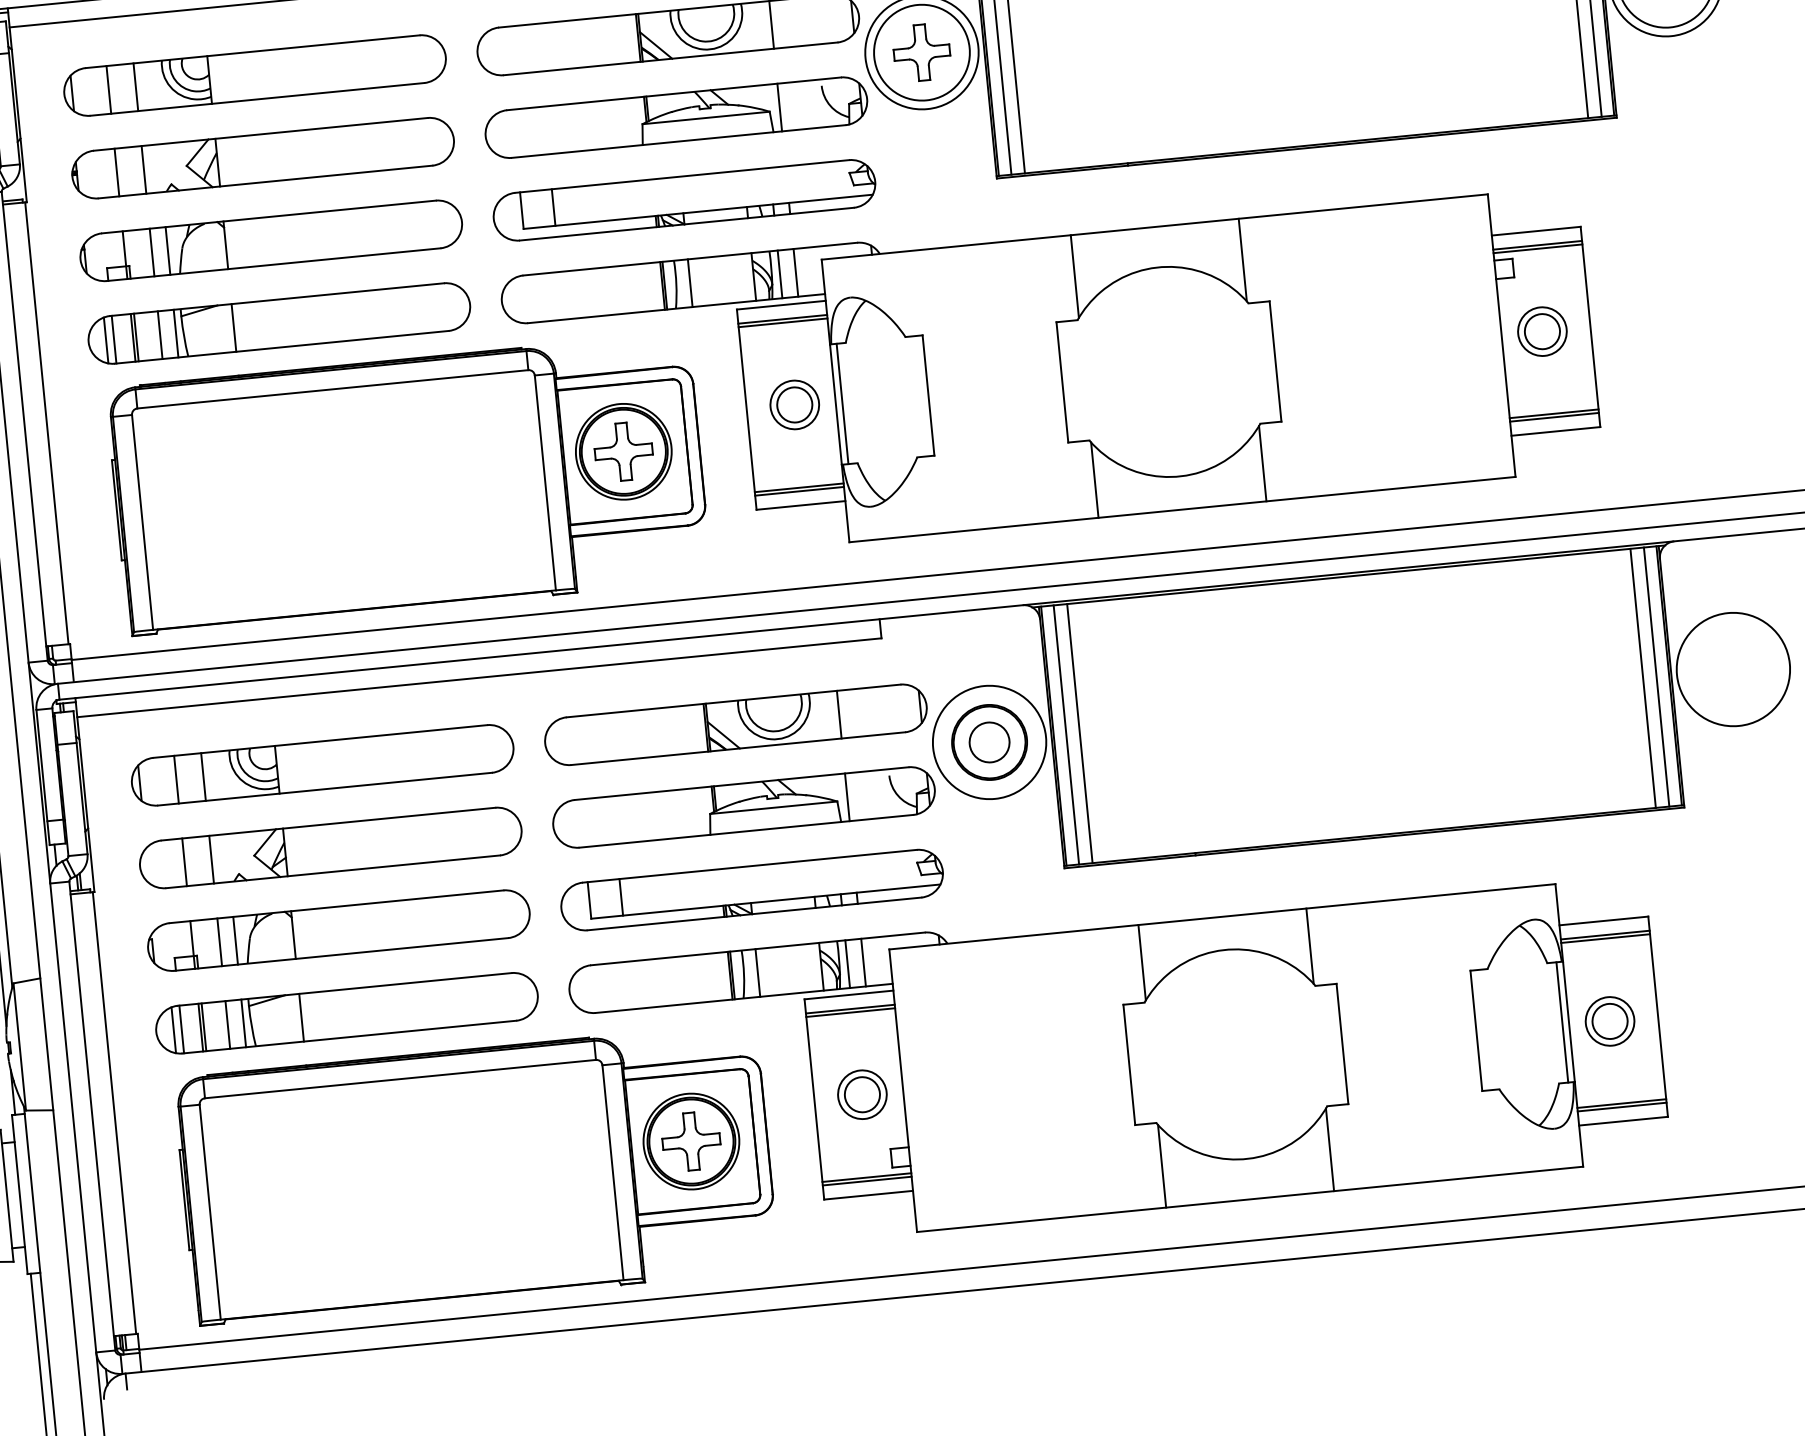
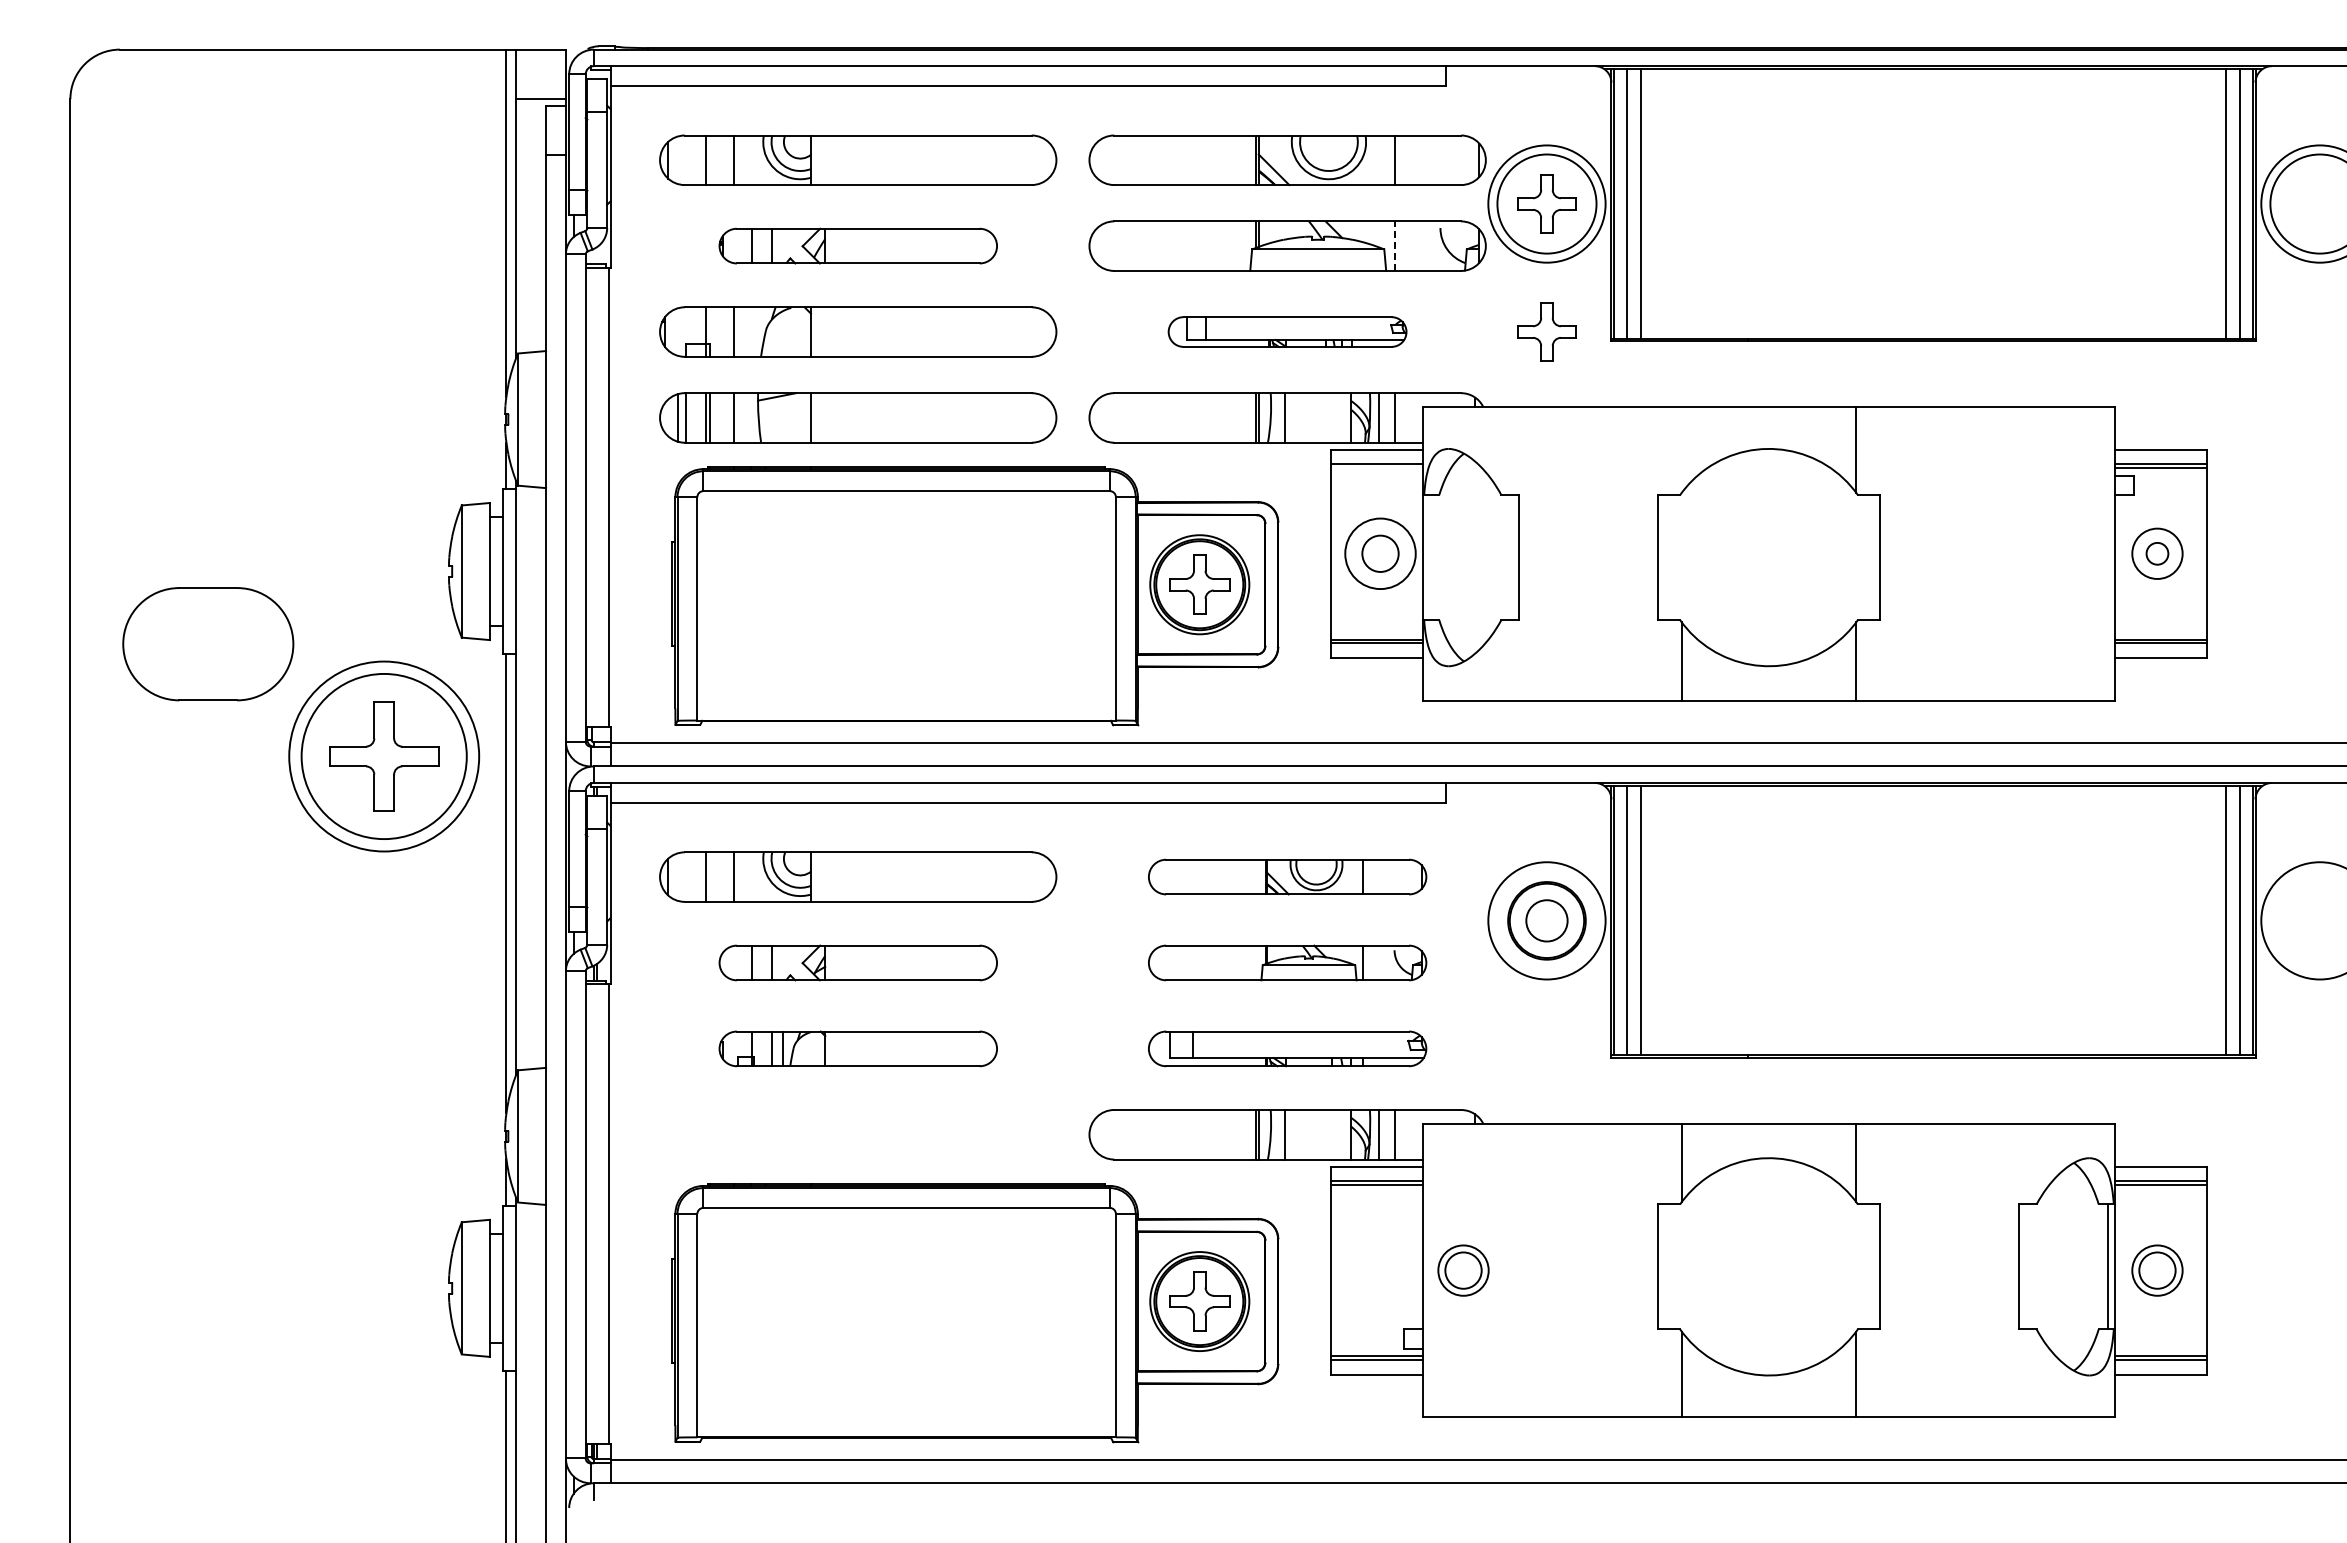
line: (780, 107) -> (1395, 246), solid -> dashed
part: (263, 157) -> (858, 245), size x0.7
part: (933, 175) -> (1546, 331), added
part: (684, 199) -> (1287, 331), size x0.6
line: (167, 250) -> (750, 331), removed
line: (1074, 276) -> (1681, 449), removed
line: (782, 323) -> (1376, 468), removed
circle: (1542, 331) -> (2157, 553), size x0.6
line: (175, 333) -> (750, 417), removed
line: (842, 403) -> (1429, 557), removed
circle: (794, 404) -> (1380, 553), size x1.4
part: (735, 724) -> (1287, 876), size x0.7
part: (743, 807) -> (1287, 962), size x0.7
part: (331, 847) -> (858, 962), size x0.7
part: (751, 889) -> (1287, 1048), size x0.7
part: (339, 930) -> (858, 1048), size x0.7
part: (347, 1013) -> (858, 1134), removed
part: (862, 1094) -> (1463, 1270), moved

